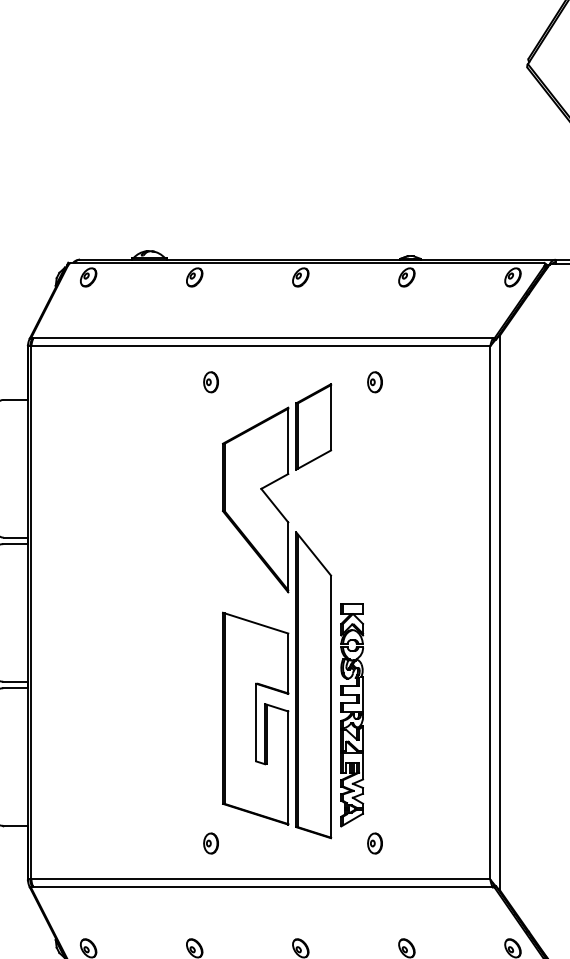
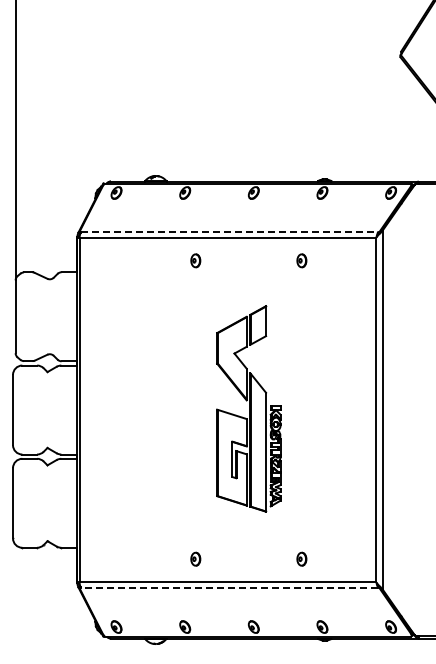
line: (263, 338) -> (229, 232), solid -> dashed
part: (292, 610) -> (248, 408), size x0.7
line: (263, 887) -> (229, 587), solid -> dashed

